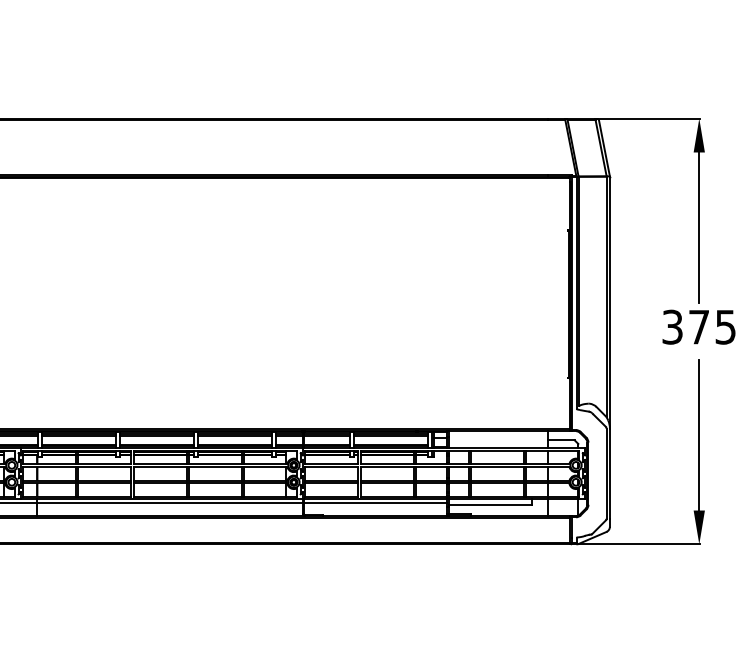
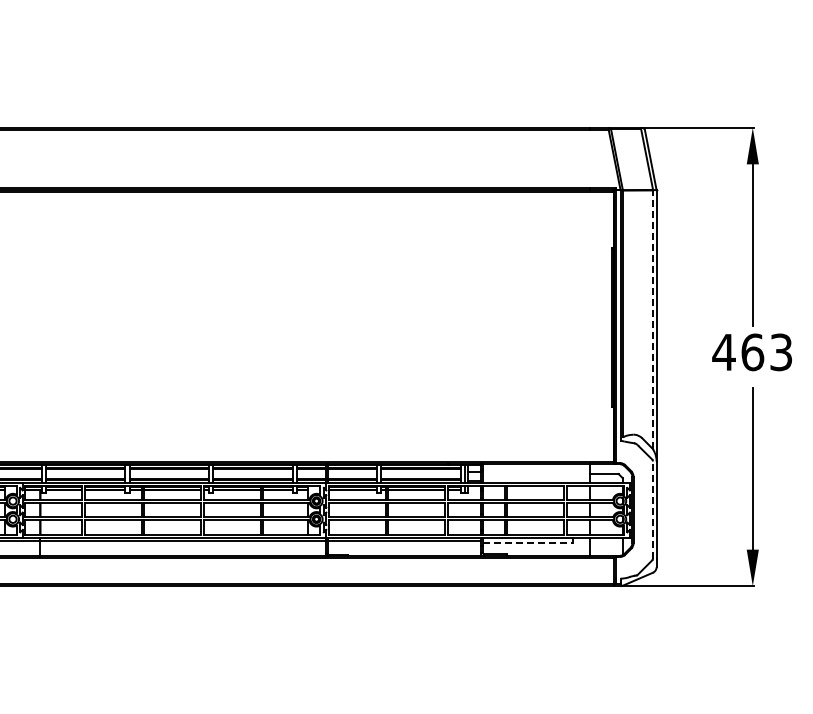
line: (606, 296) -> (652, 319), solid -> dashed
text: (698, 327) -> (751, 352), 375 -> 463
line: (606, 474) -> (652, 510), solid -> dashed
line: (489, 504) -> (527, 543), solid -> dashed

